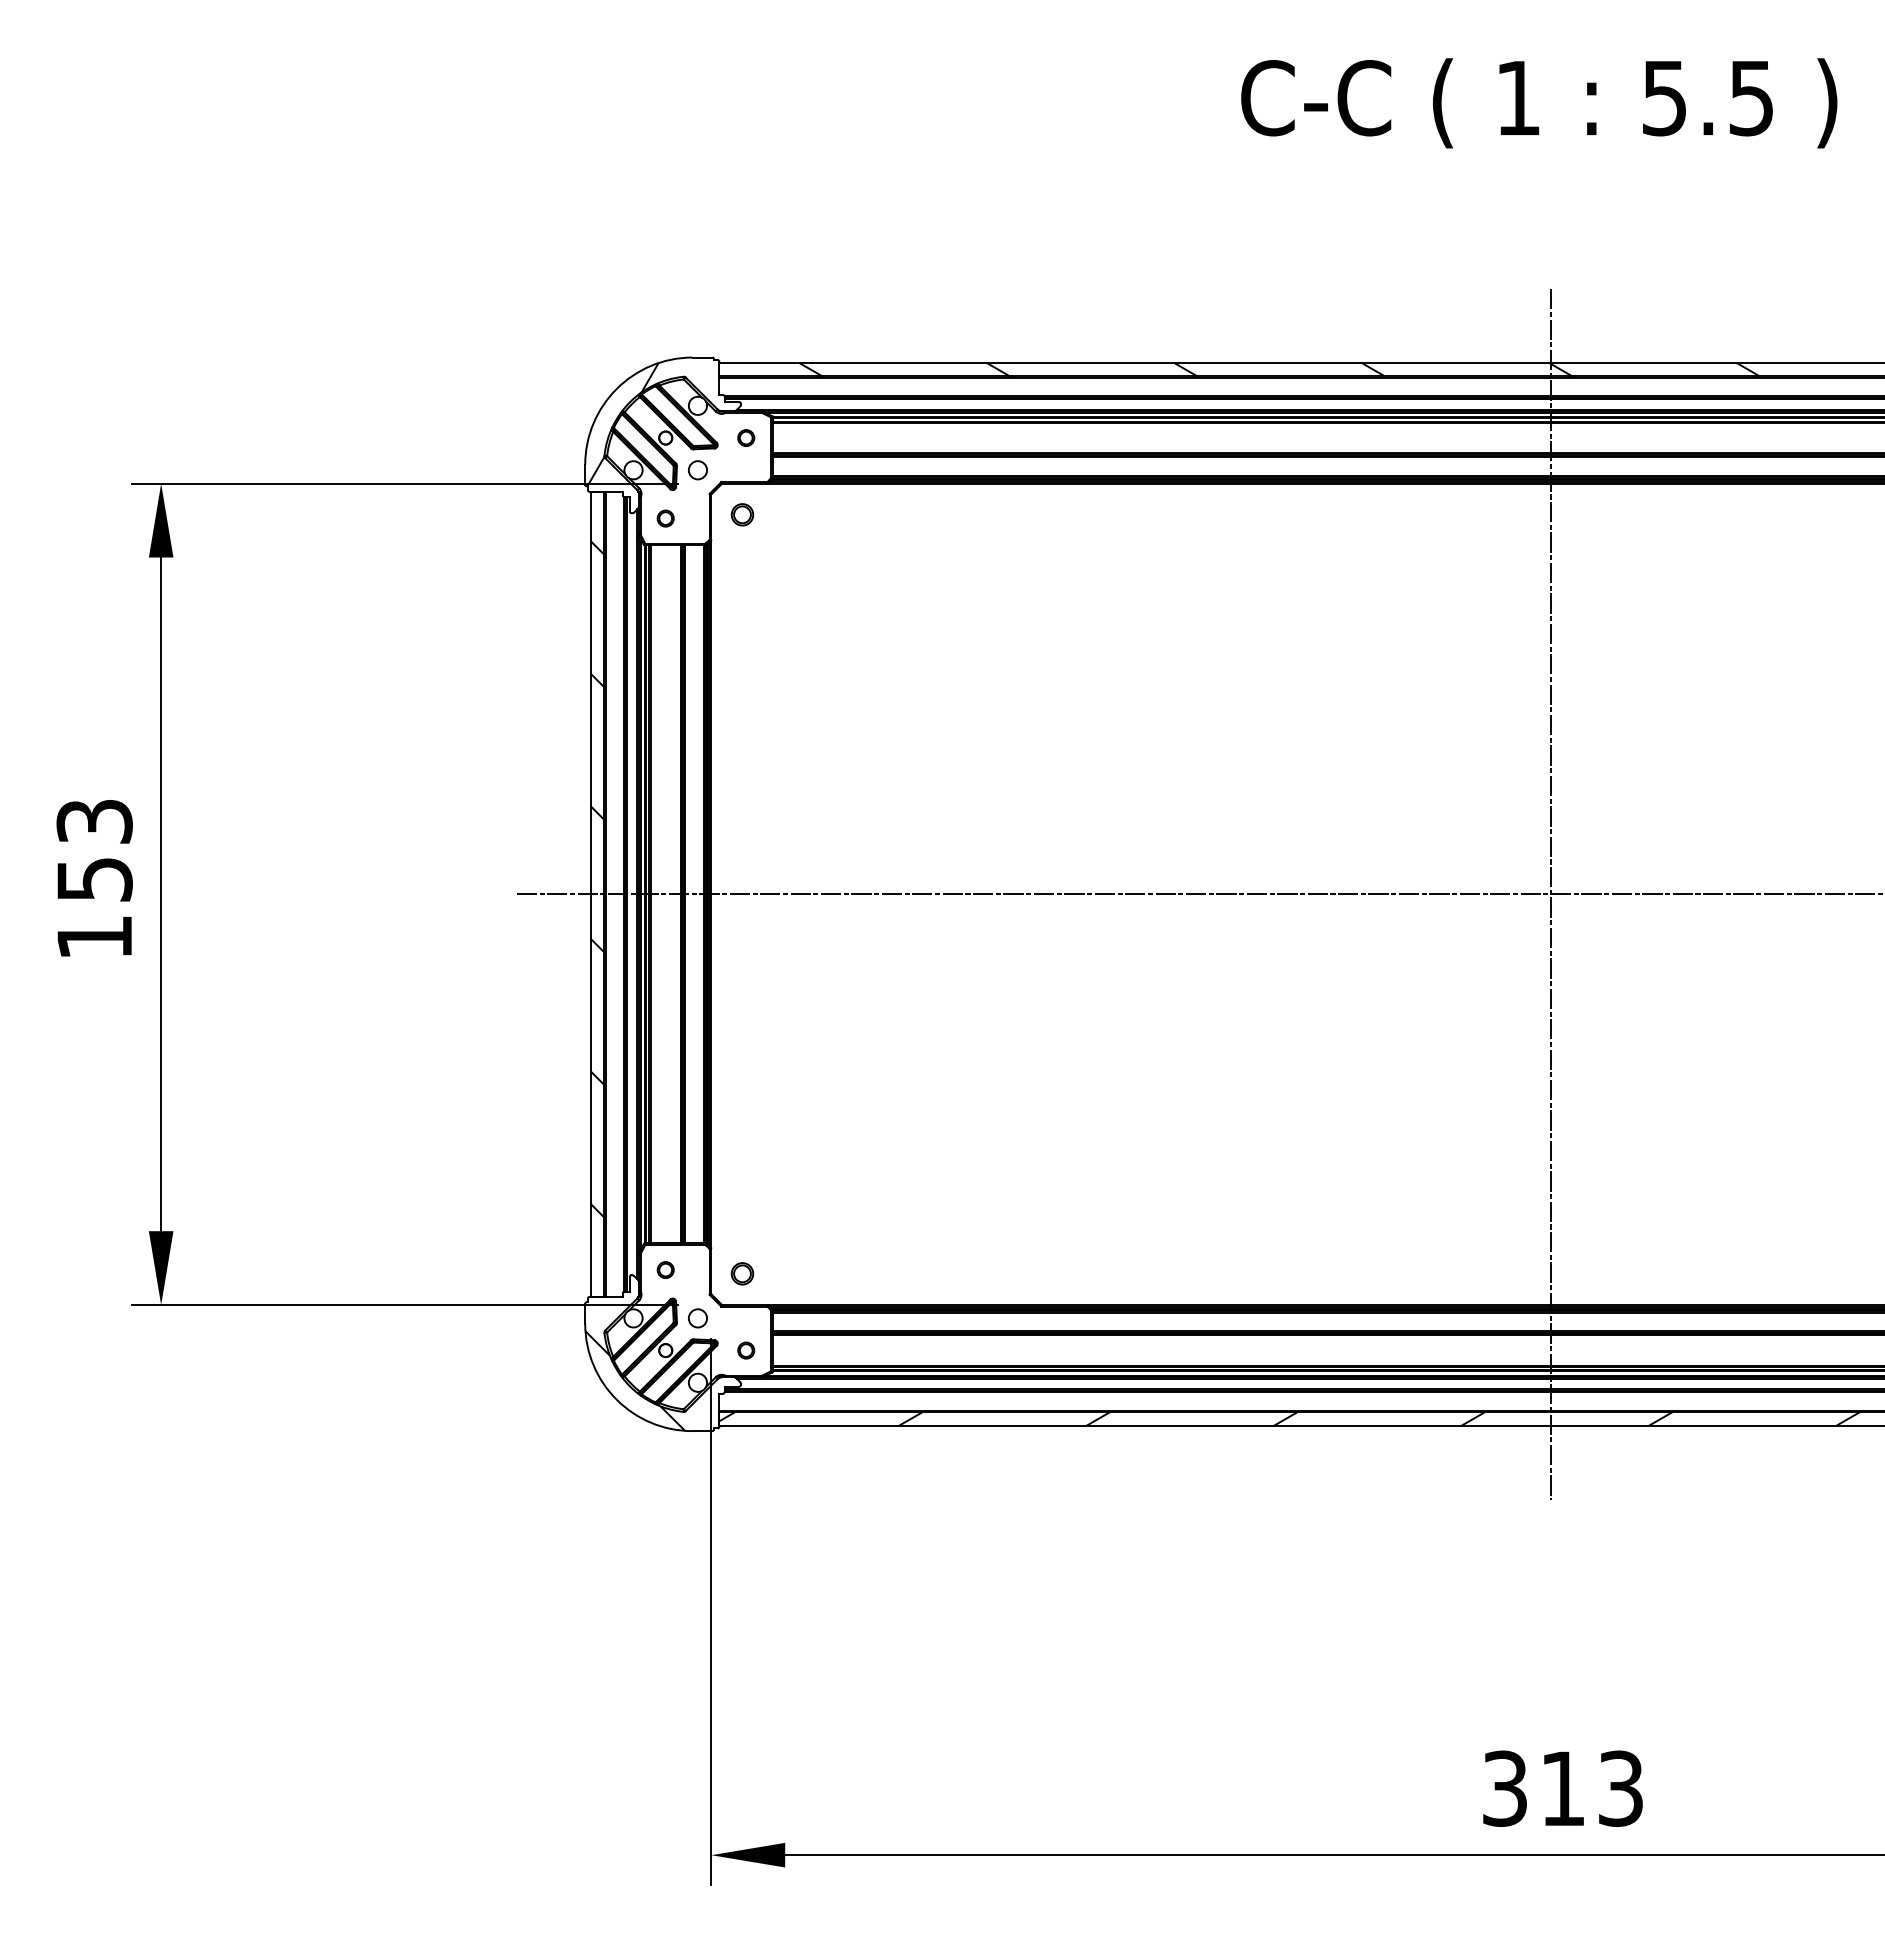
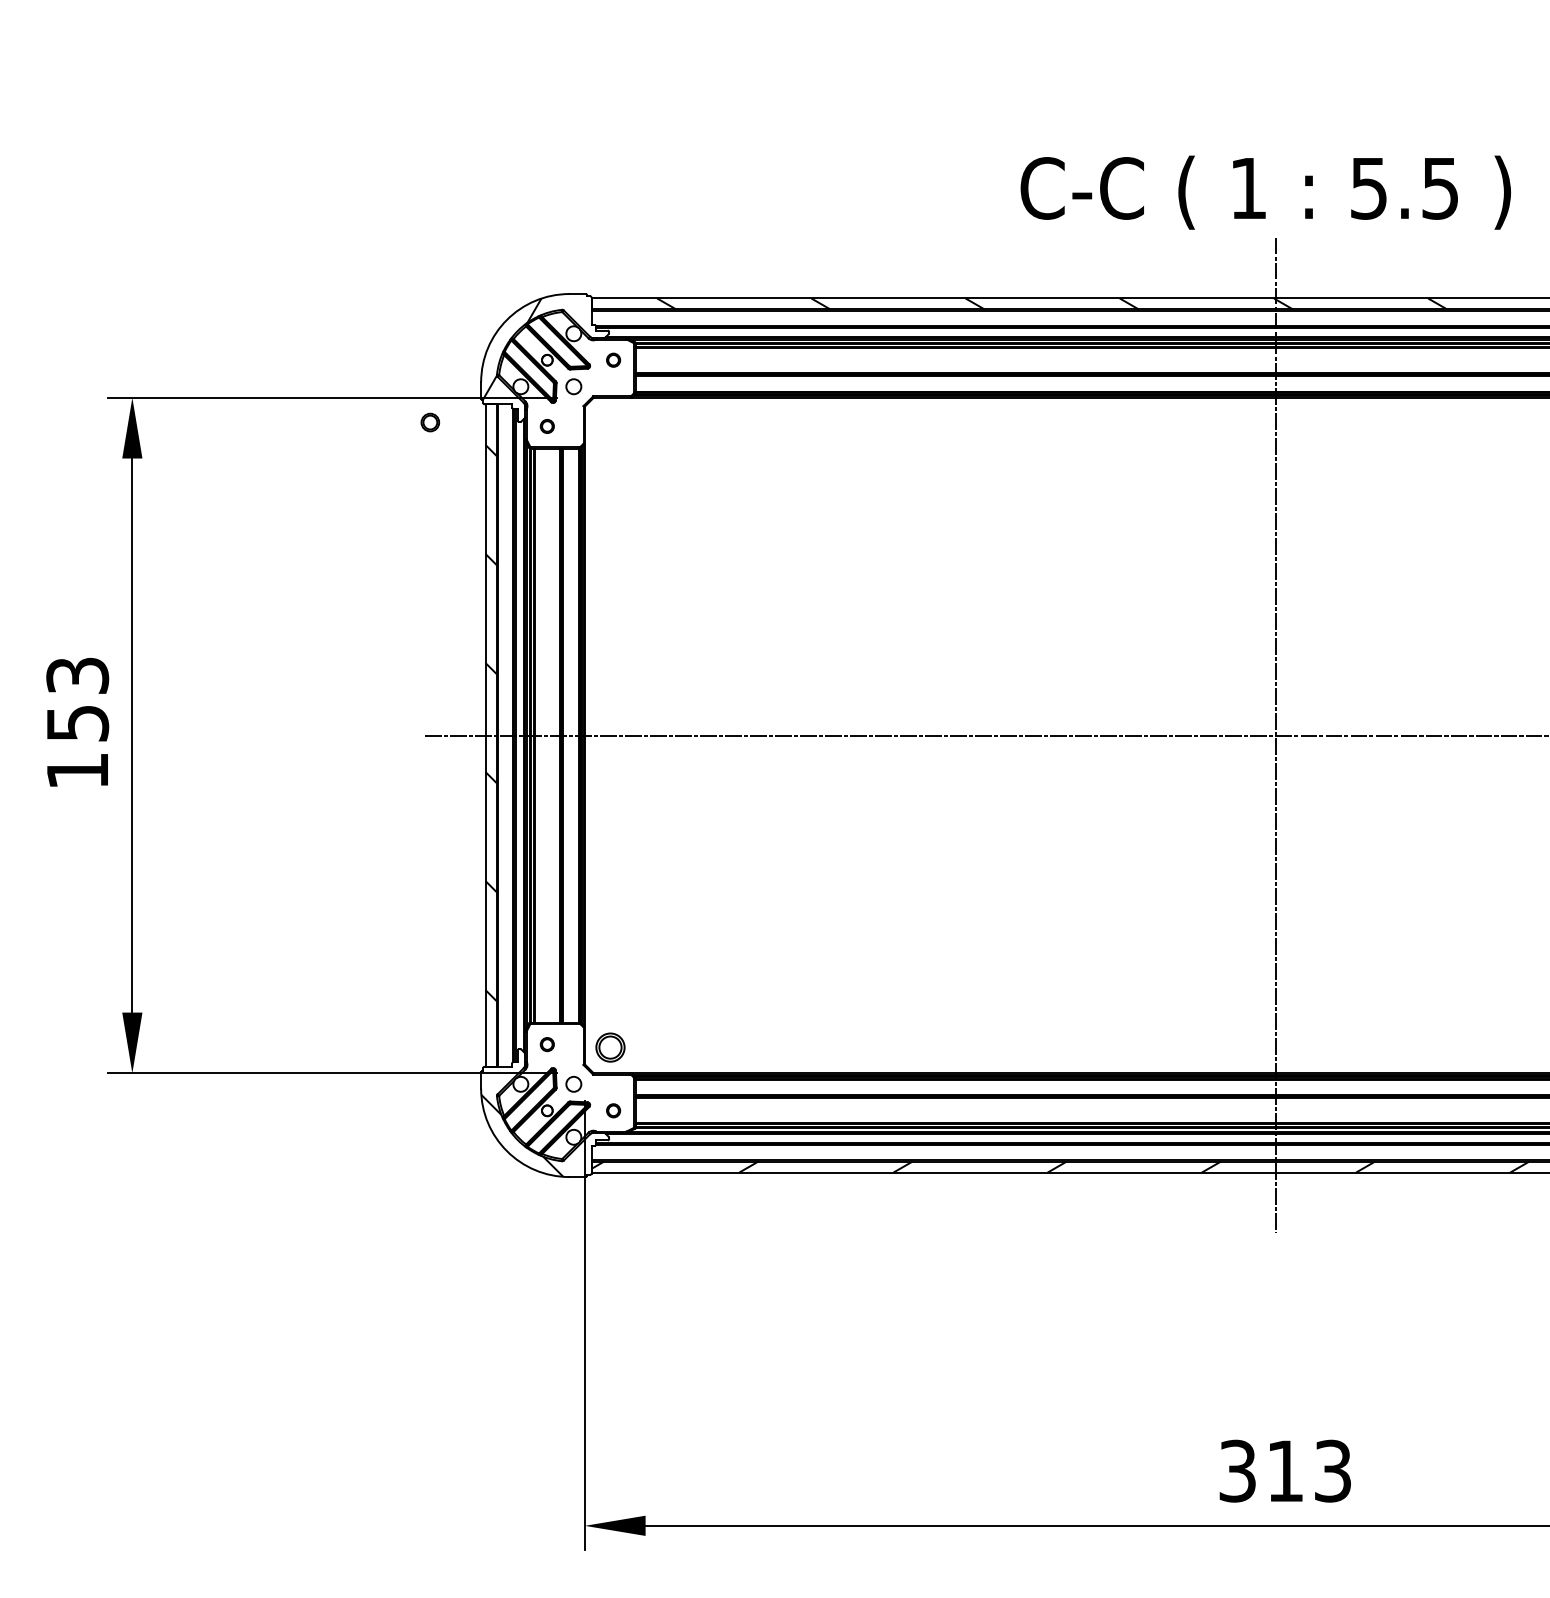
text: (1539, 103) -> (1266, 192), moved
part: (742, 514) -> (430, 422), moved
part: (742, 1273) -> (610, 1047), size x1.6

